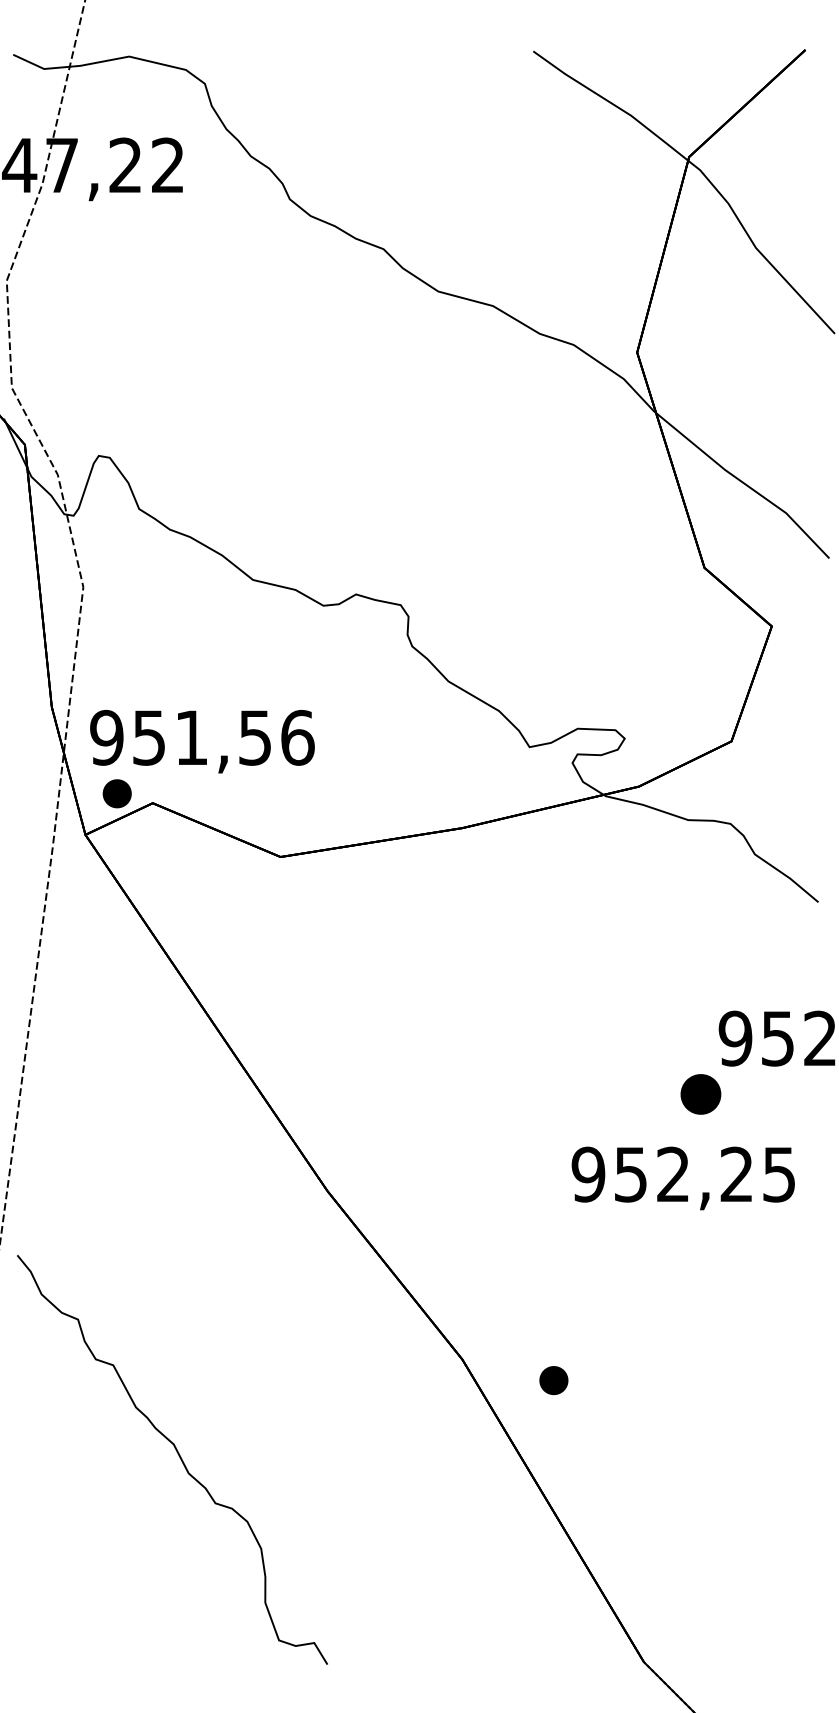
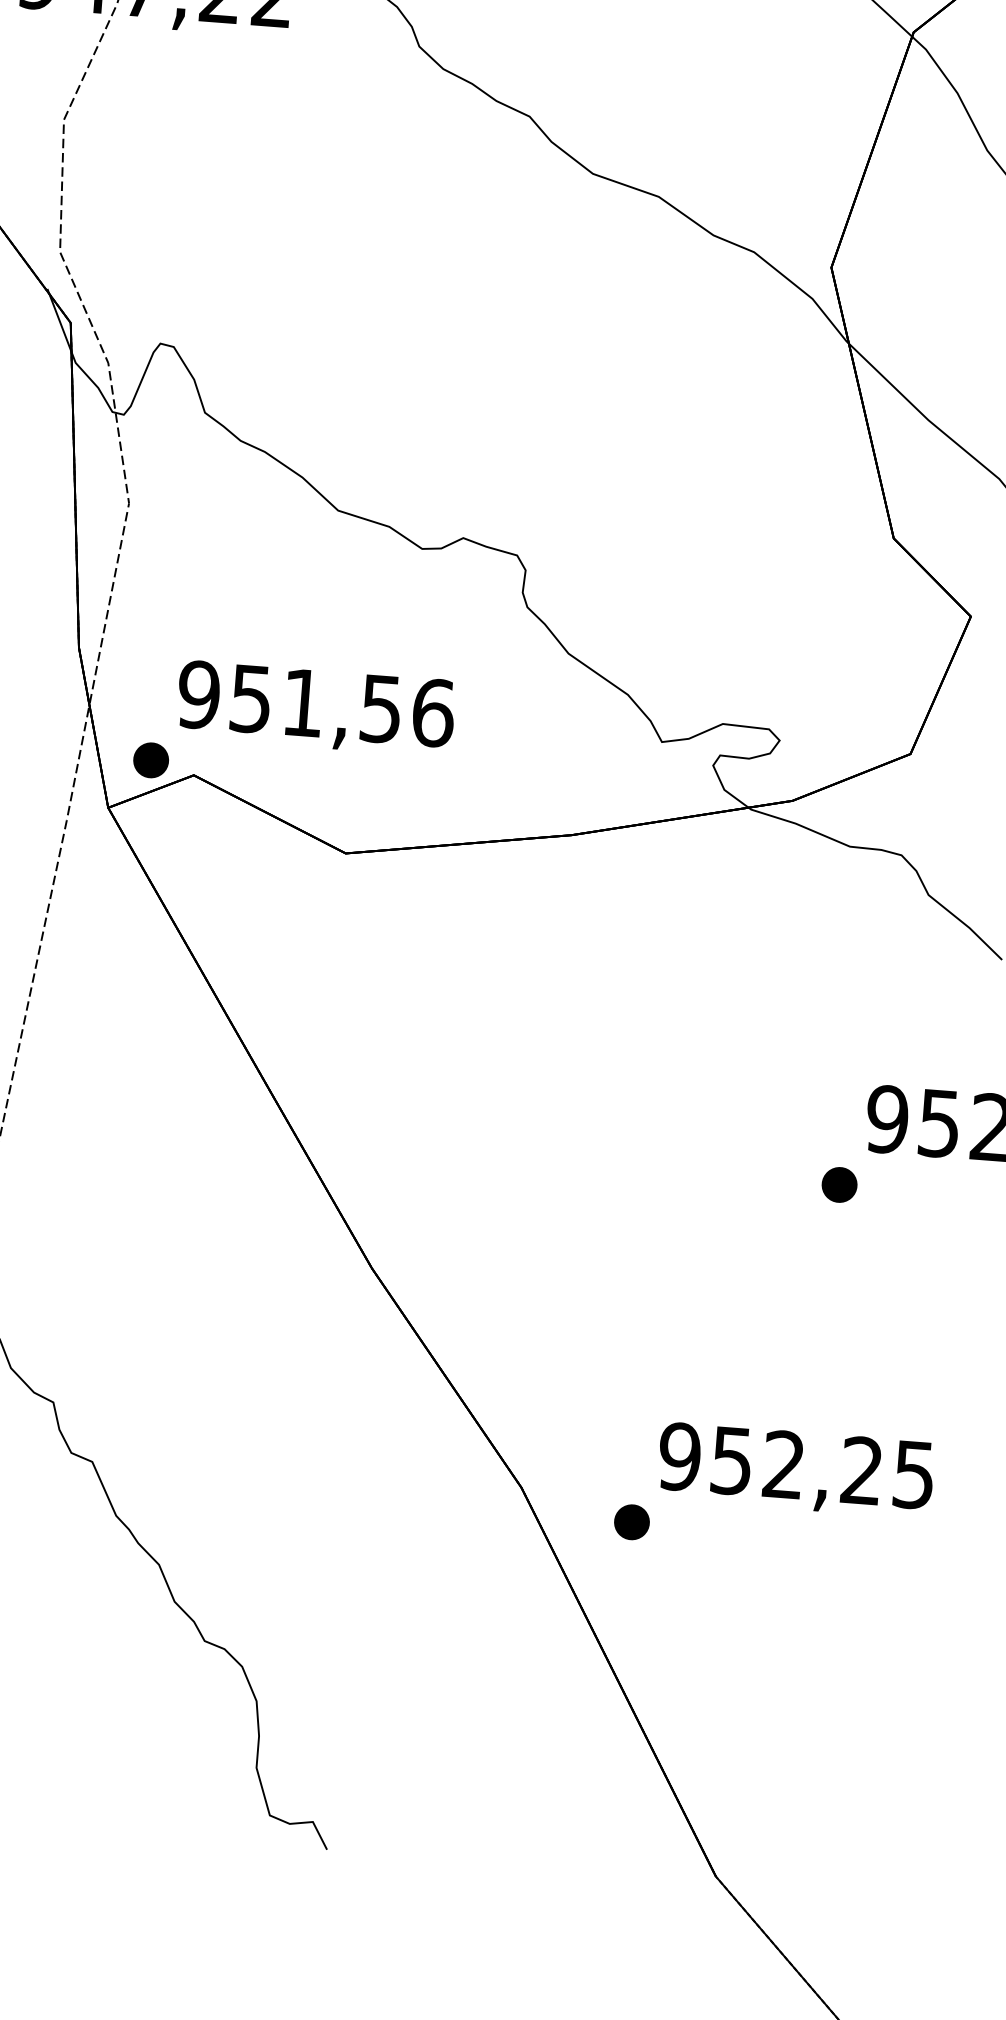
text: (202, 741) -> (316, 708), moved
part: (700, 1094) -> (839, 1184), size x0.71
text: (682, 1178) -> (794, 1470), moved

